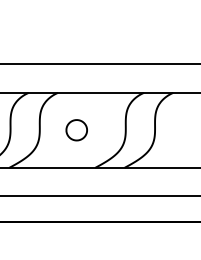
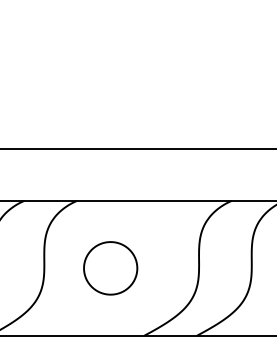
part: (76, 129) -> (110, 266), size x1.43

